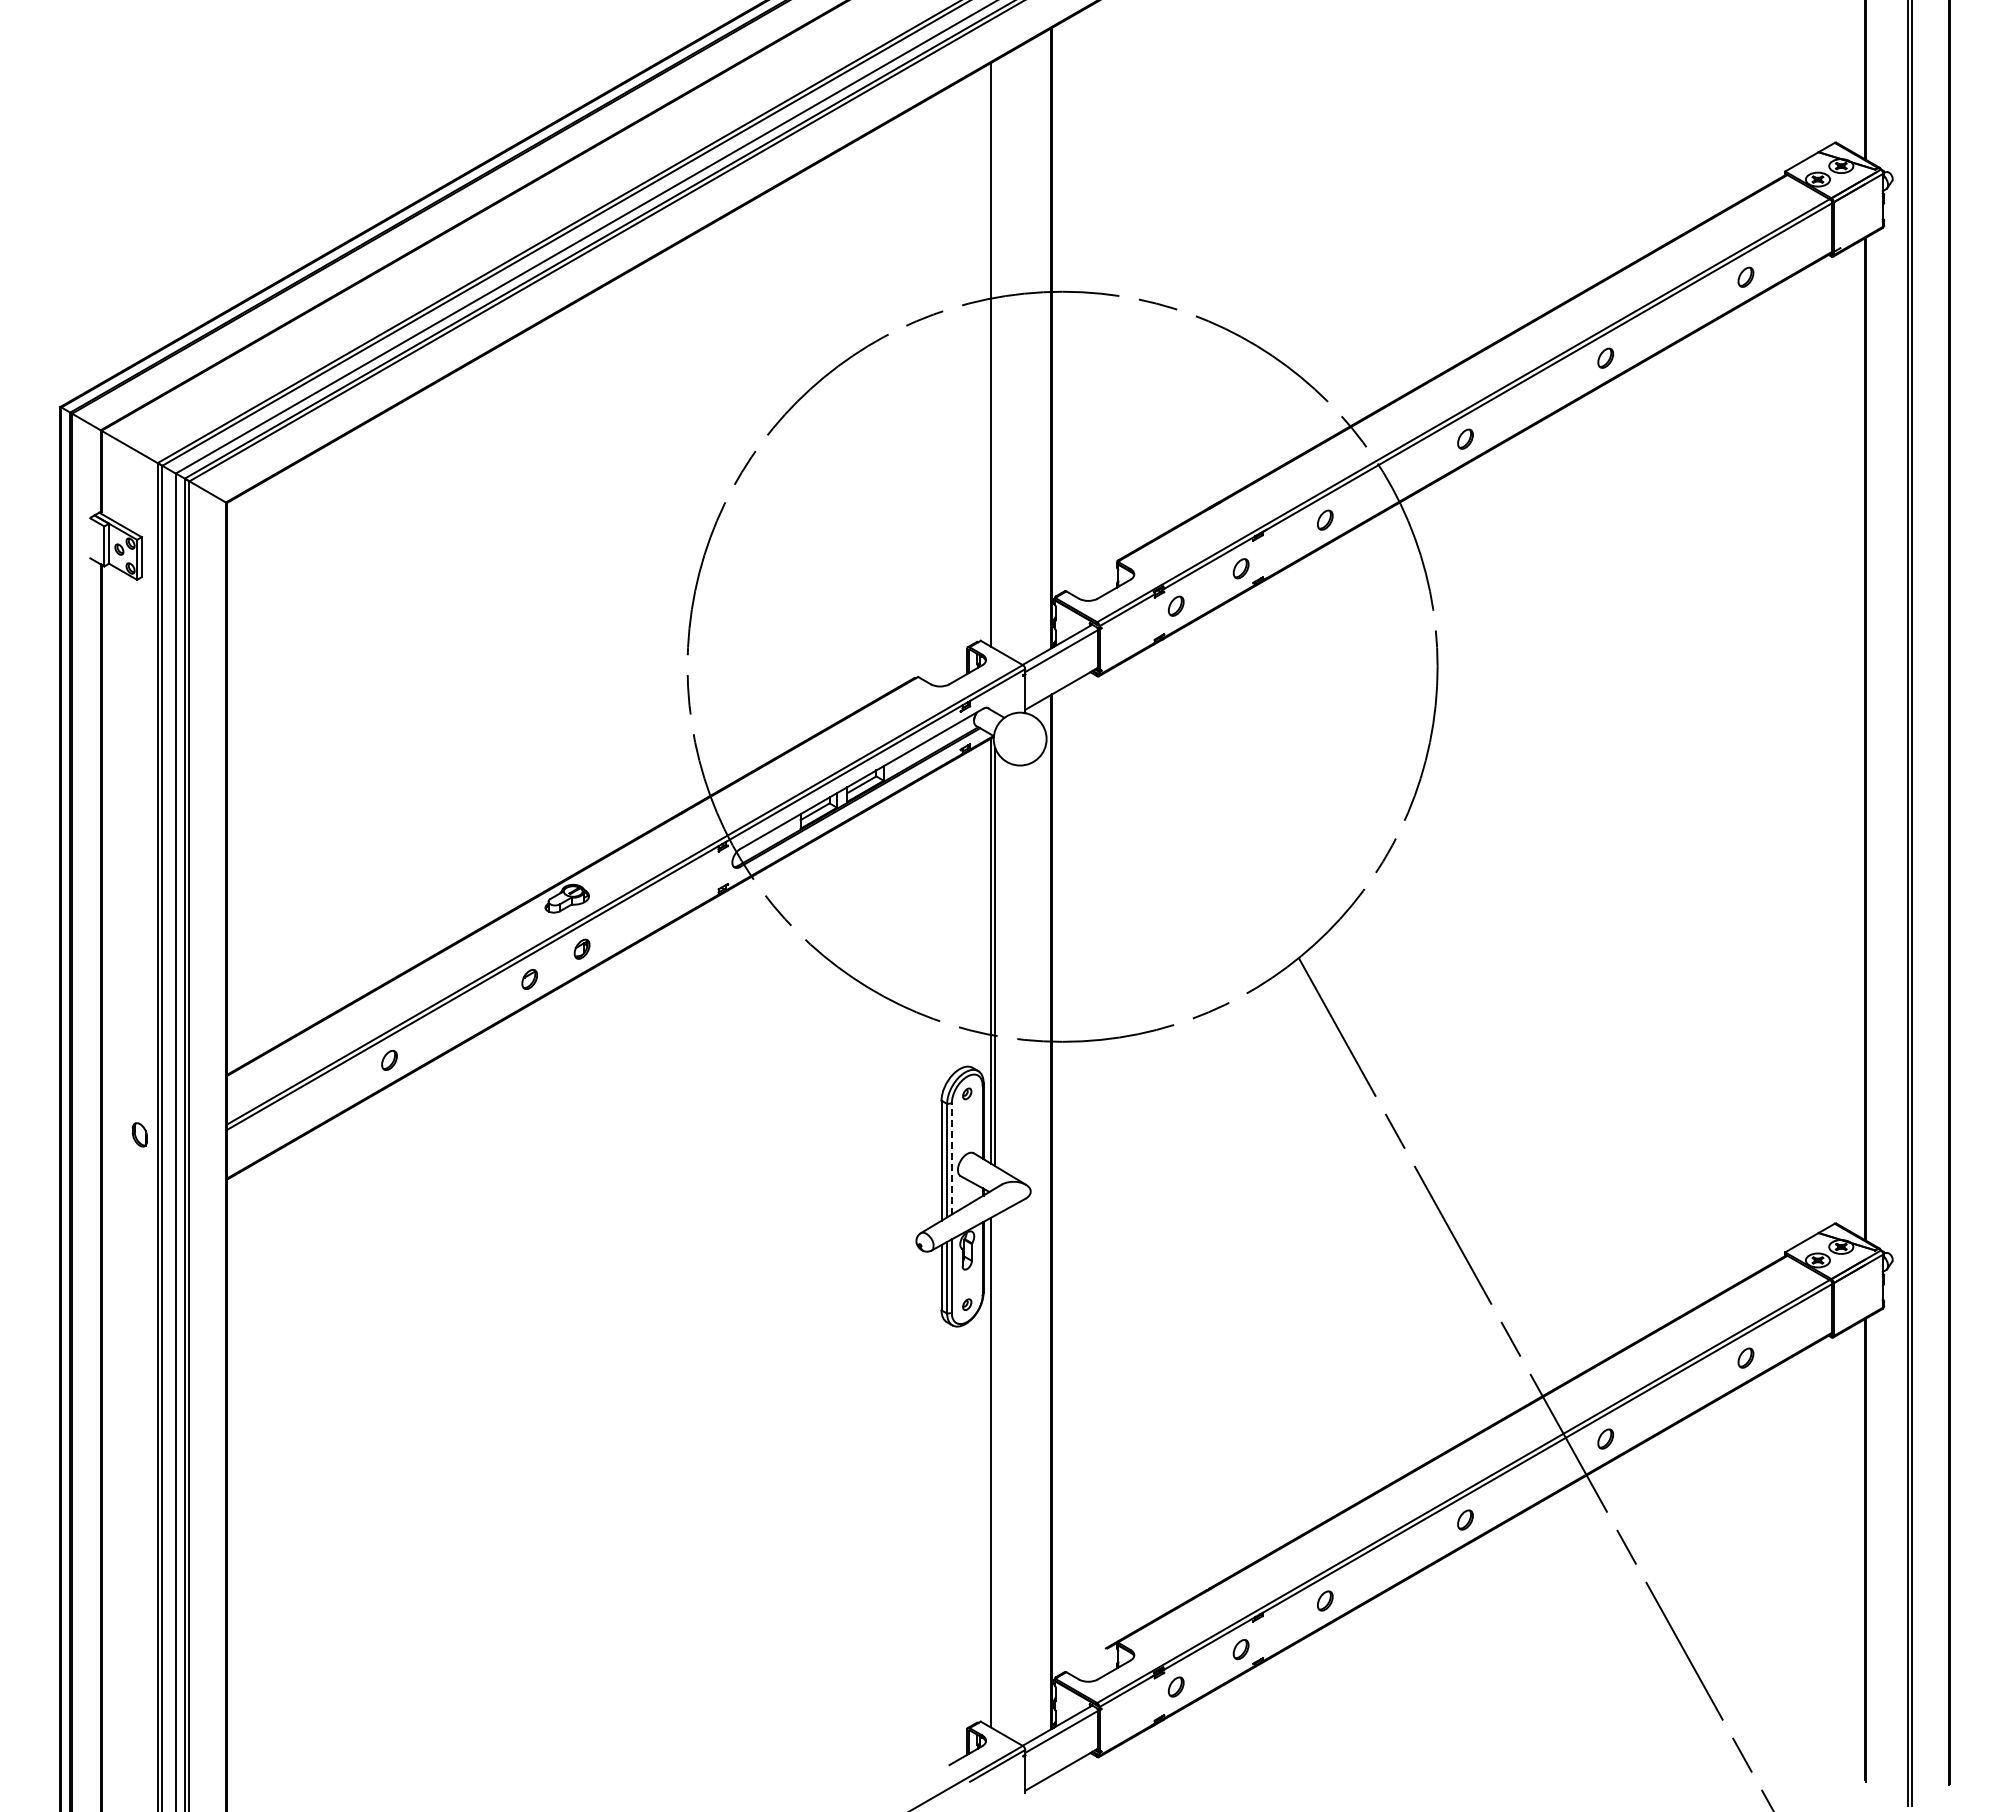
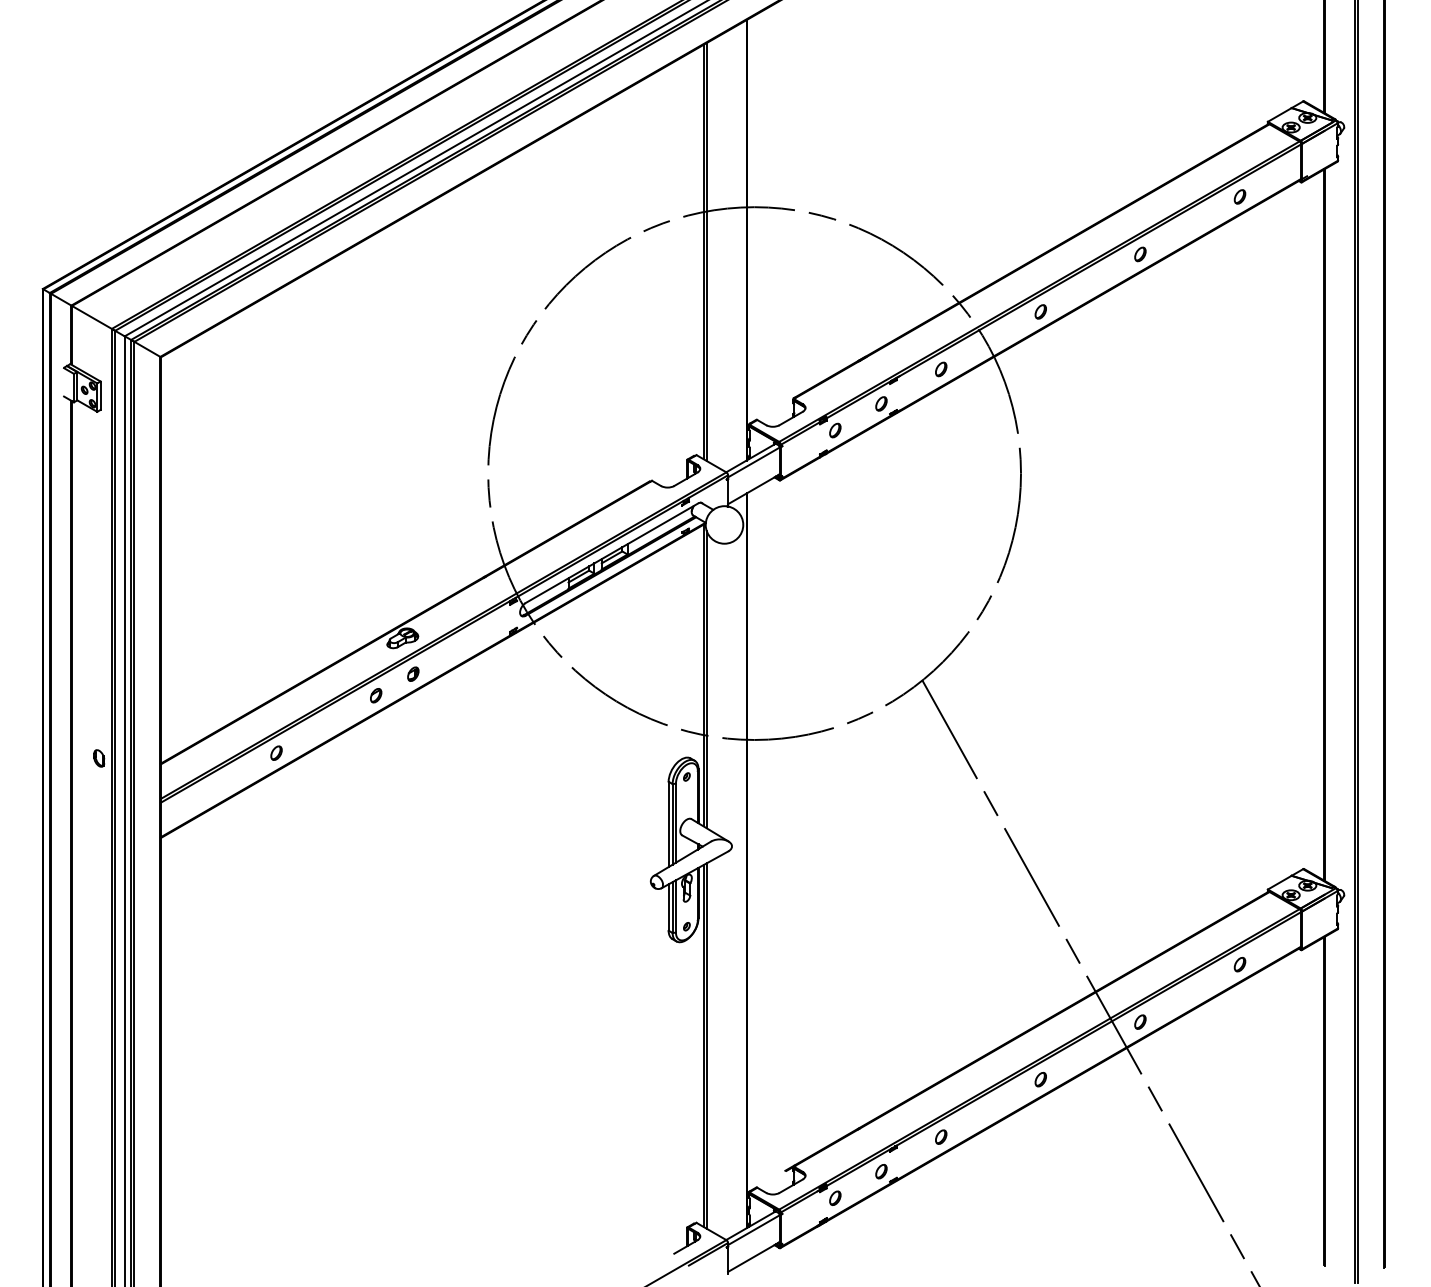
line: (995, 354) -> (706, 251), added
part: (139, 1134) -> (98, 758), moved
line: (951, 1158) -> (675, 822), dashed -> solid
line: (995, 1472) -> (706, 1045), added

